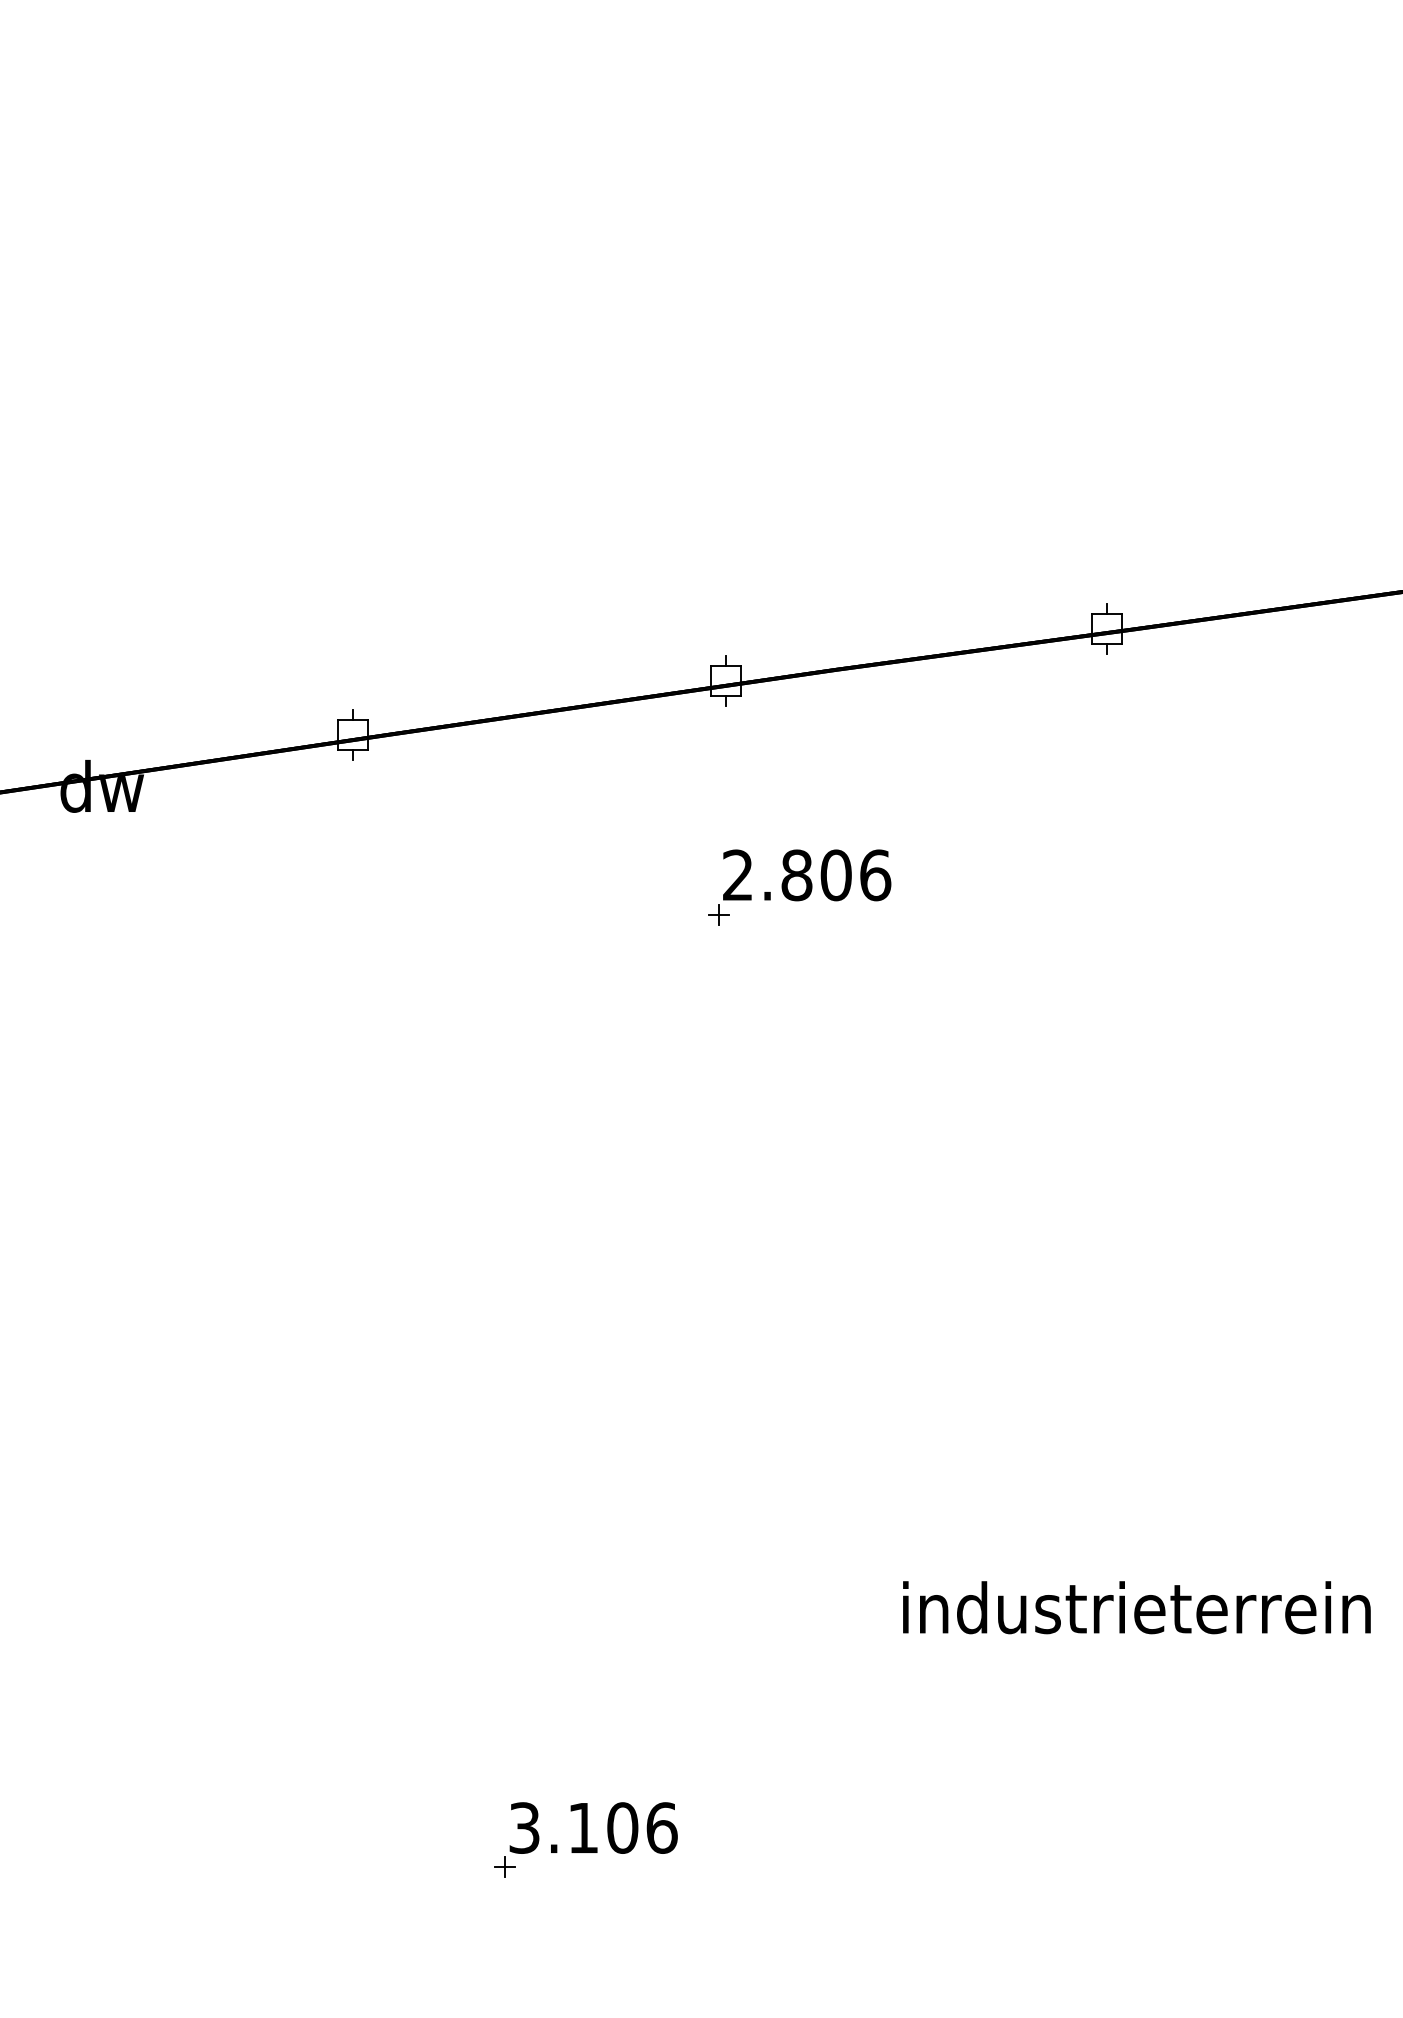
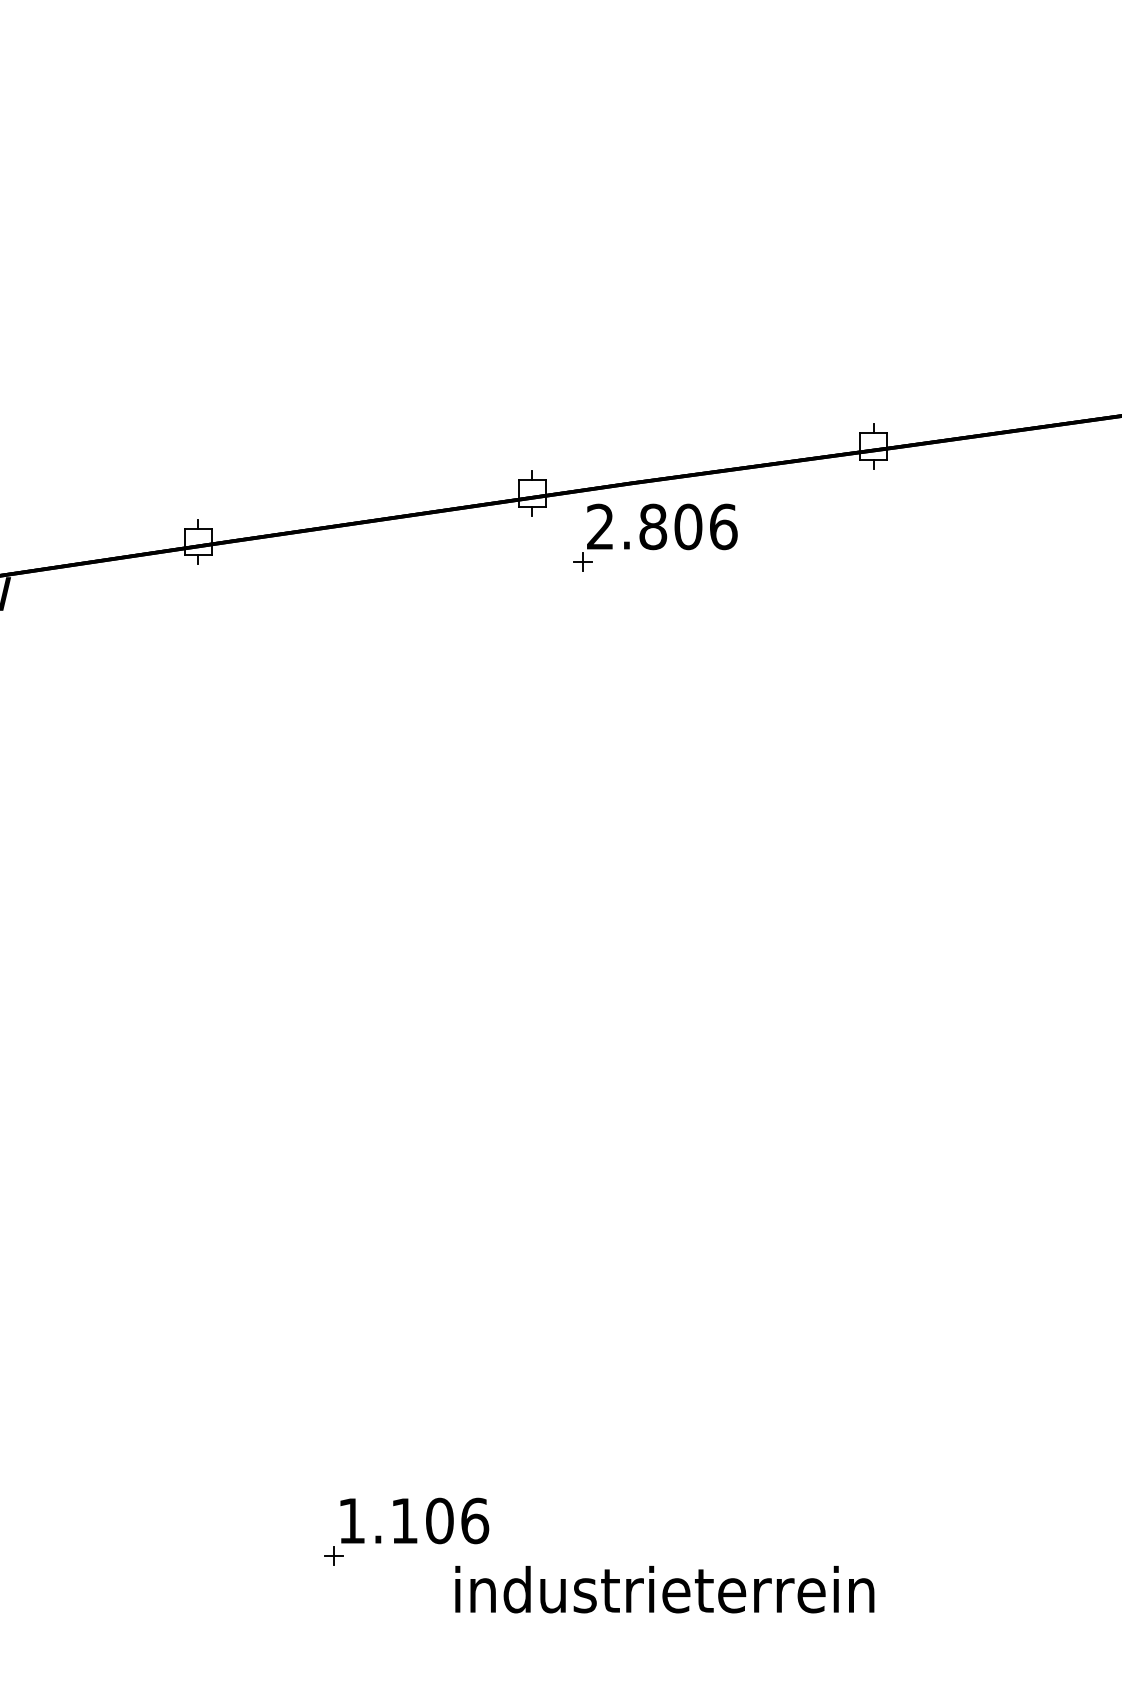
part: (799, 887) -> (655, 537), moved
text: (1136, 1607) -> (664, 1589), moved
text: (524, 1827) -> (351, 1520), 3.106 -> 1.106

